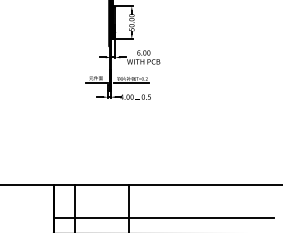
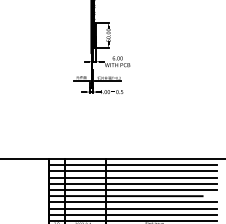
line: (163, 193) -> (132, 165), added
line: (163, 201) -> (132, 171), added
line: (163, 209) -> (132, 177), added
line: (163, 226) -> (132, 190), added

